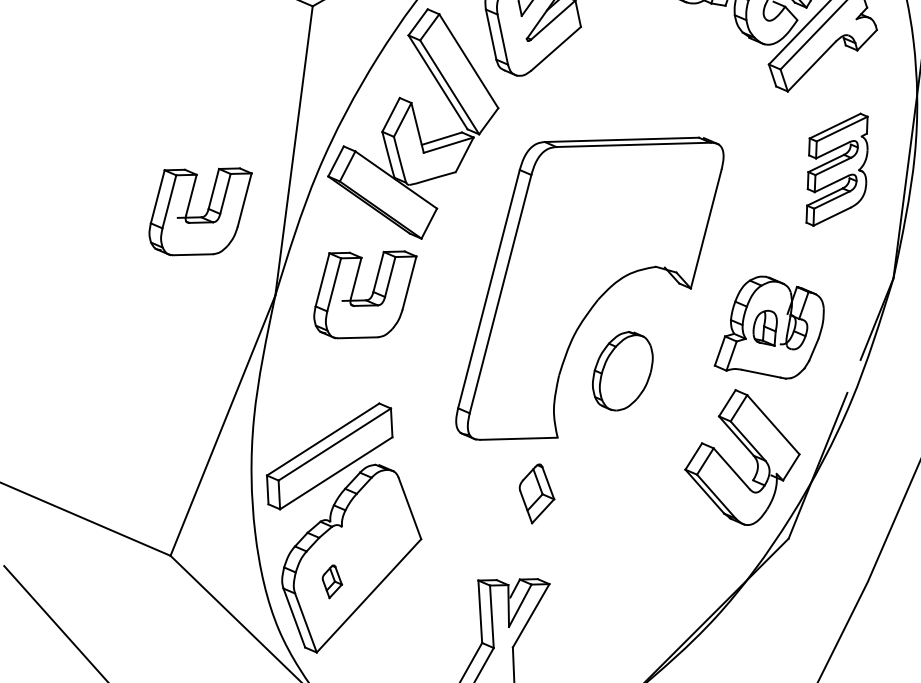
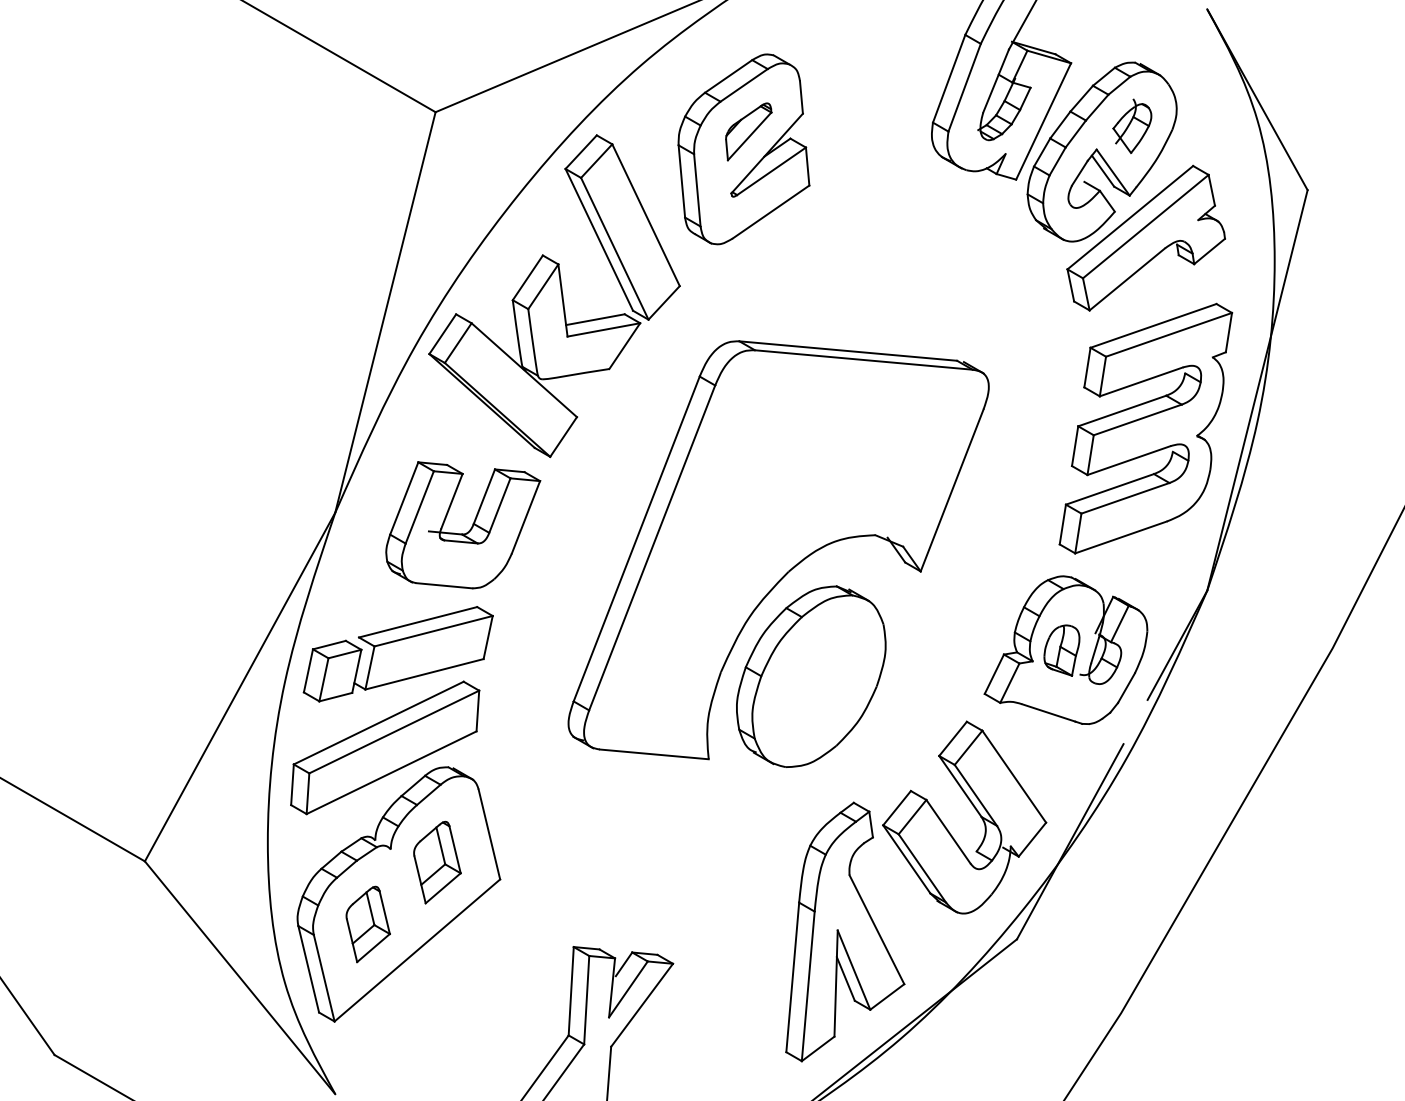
part: (836, 169) -> (1145, 428), size x1.67
part: (206, 213) -> (251, 385), removed
part: (767, 327) -> (1065, 649), moved
part: (622, 371) -> (811, 676), size x1.67
part: (330, 389) -> (397, 654), added
part: (537, 493) -> (437, 862), moved
part: (667, 547) -> (845, 931), added
part: (331, 581) -> (367, 924), size x1.67

